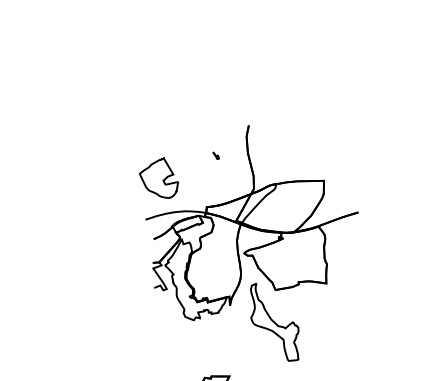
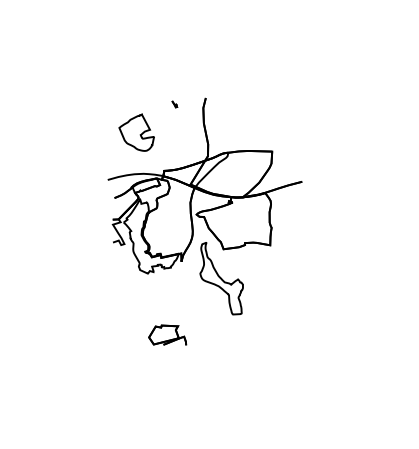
part: (215, 155) -> (174, 104), moved
part: (158, 178) -> (136, 132), moved

